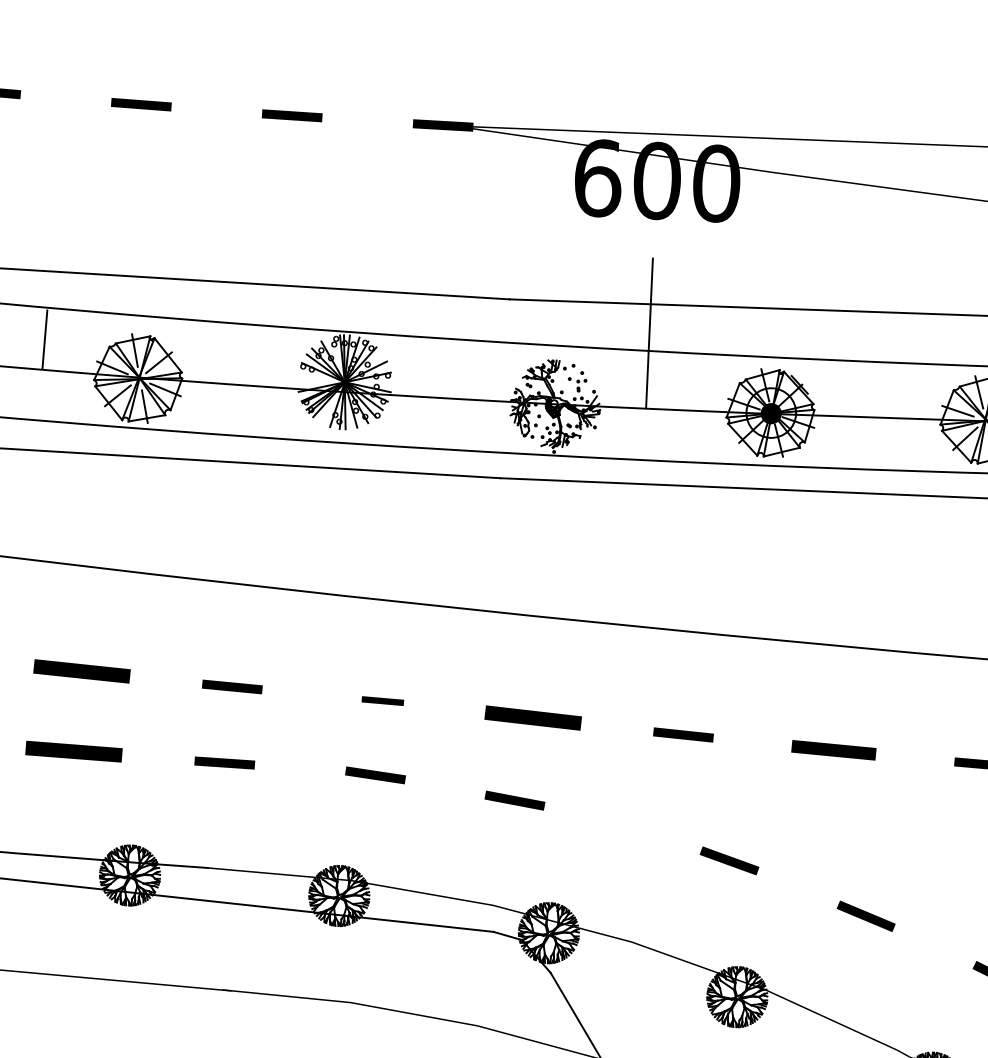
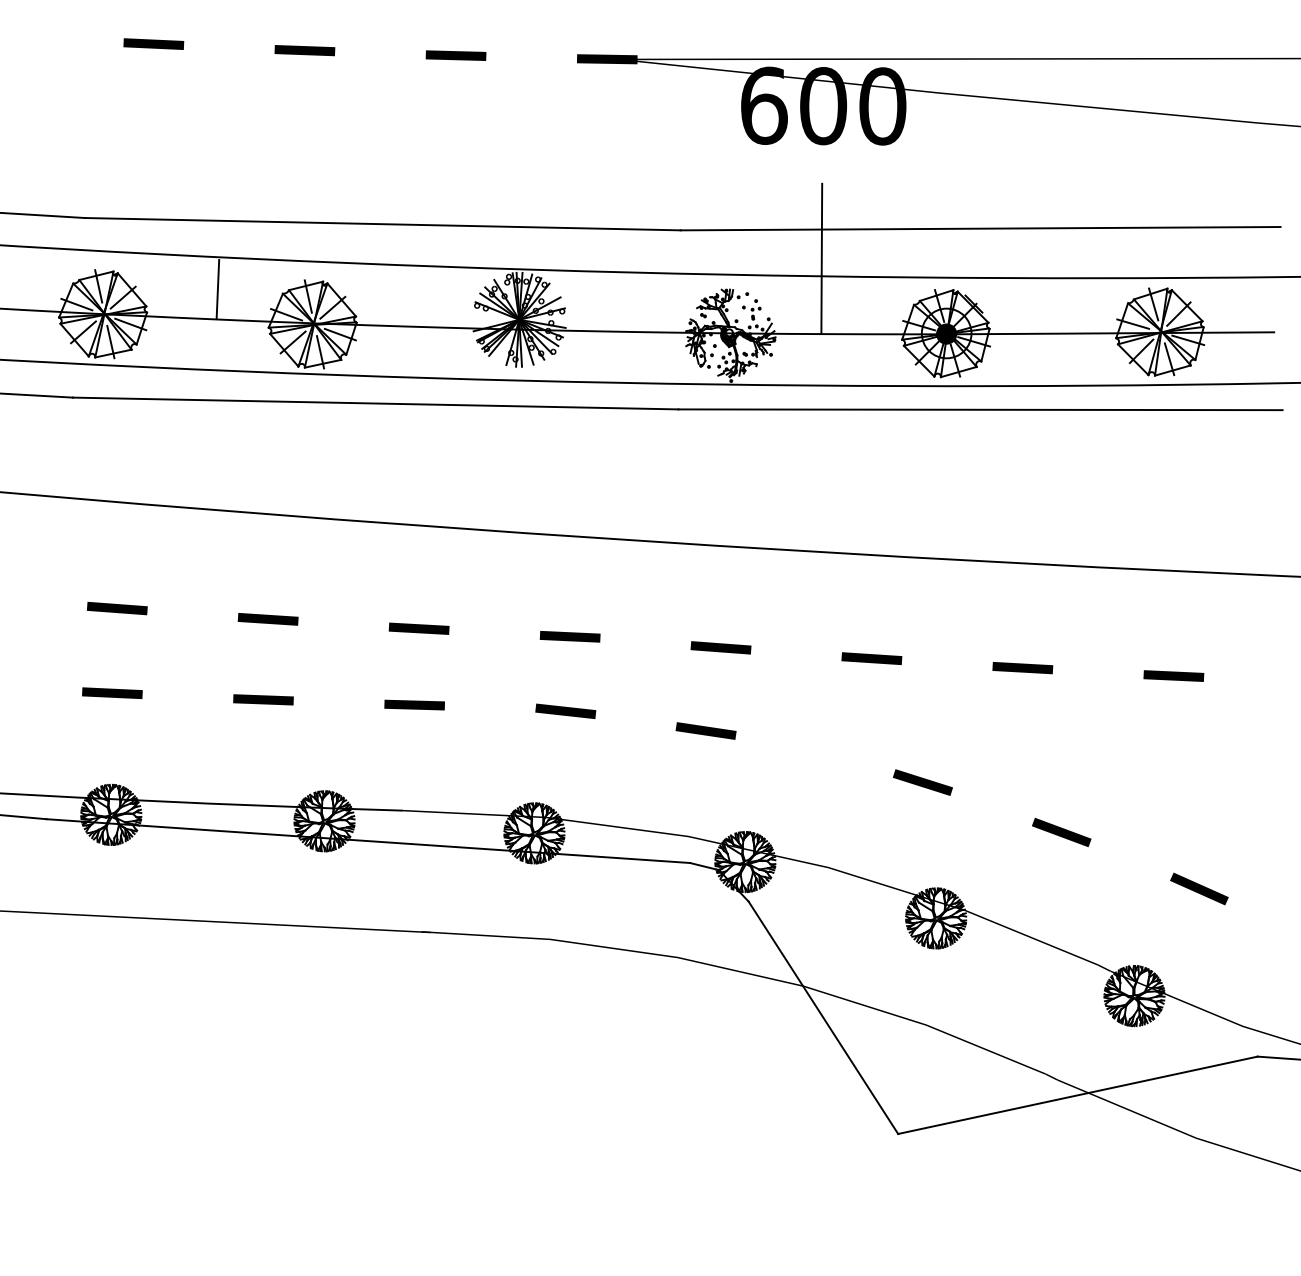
part: (81, 671) -> (267, 619), size x0.62
part: (382, 700) -> (569, 636), size x1.43
part: (532, 717) -> (720, 647), size x0.62
part: (833, 750) -> (1022, 668), size x0.71
part: (73, 751) -> (263, 699), size x0.62

